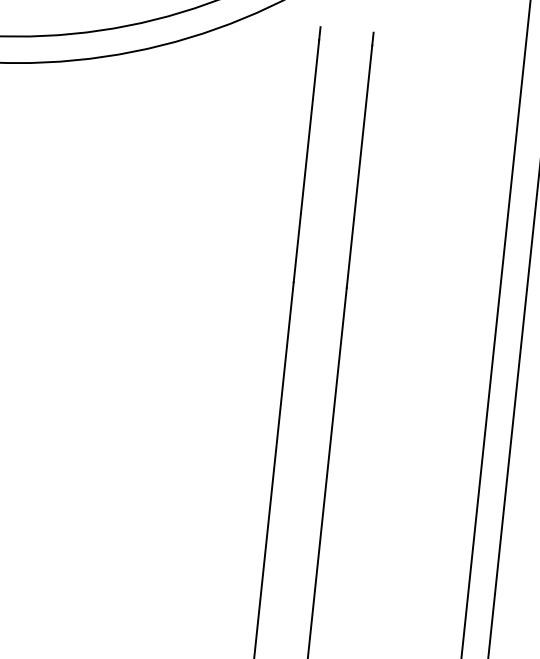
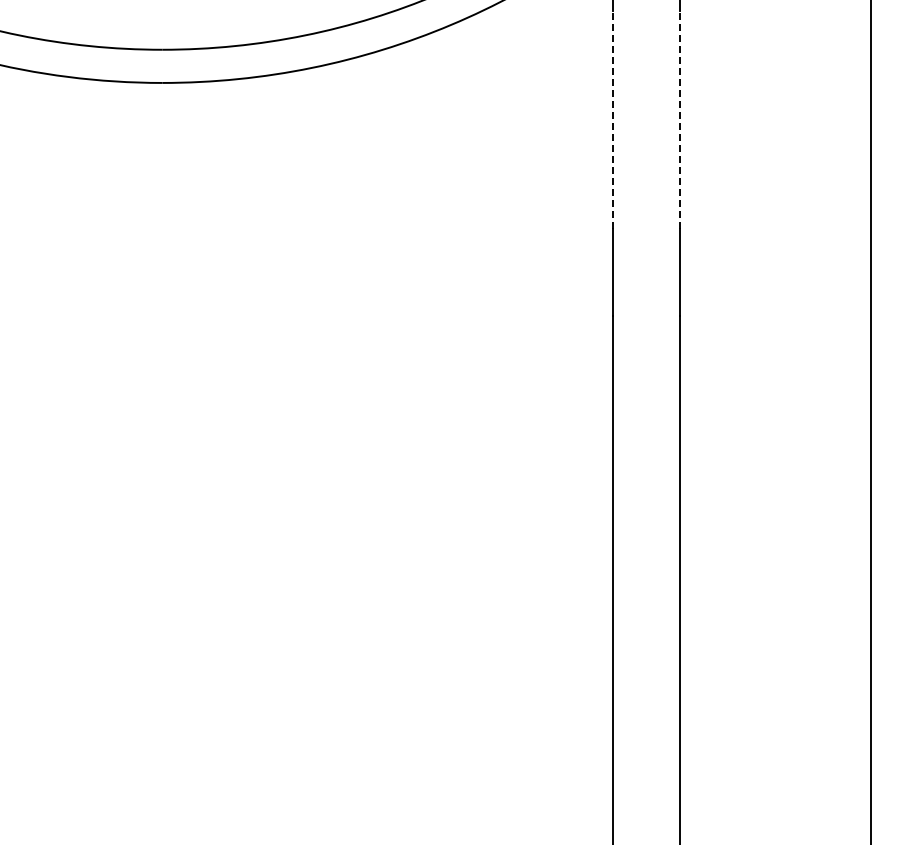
line: (309, 126) -> (612, 119), solid -> dashed
line: (363, 132) -> (679, 119), solid -> dashed

